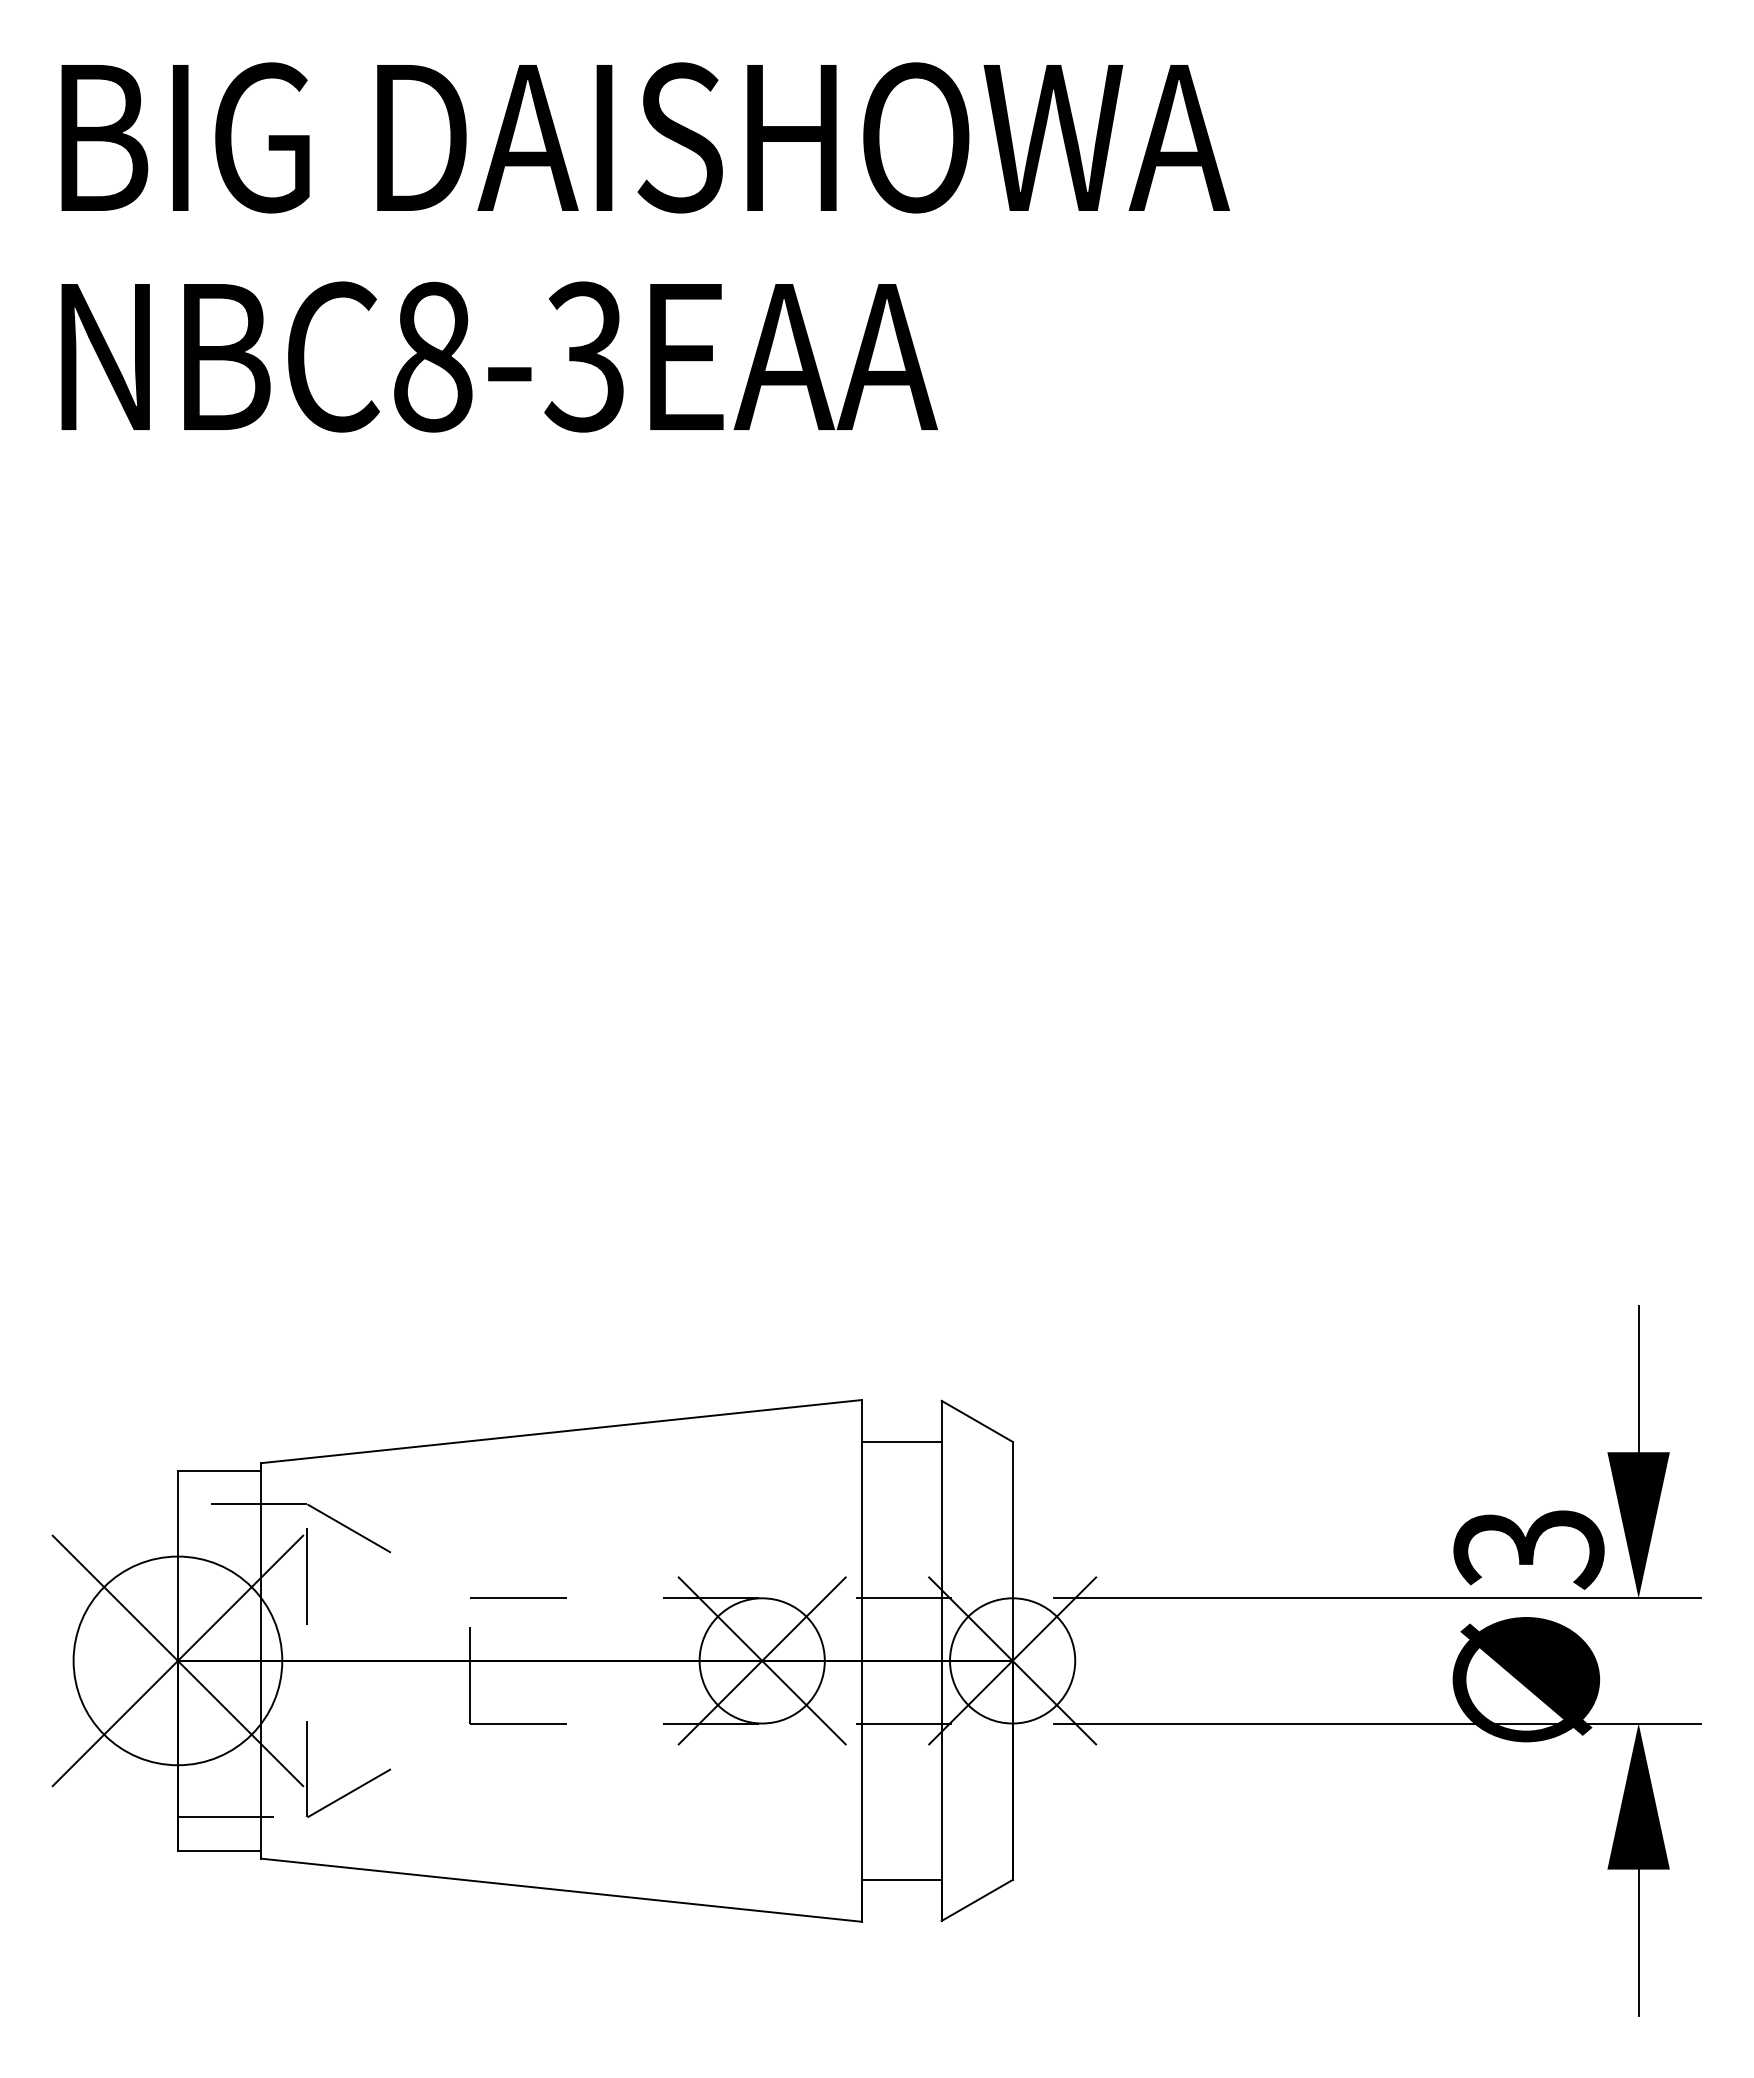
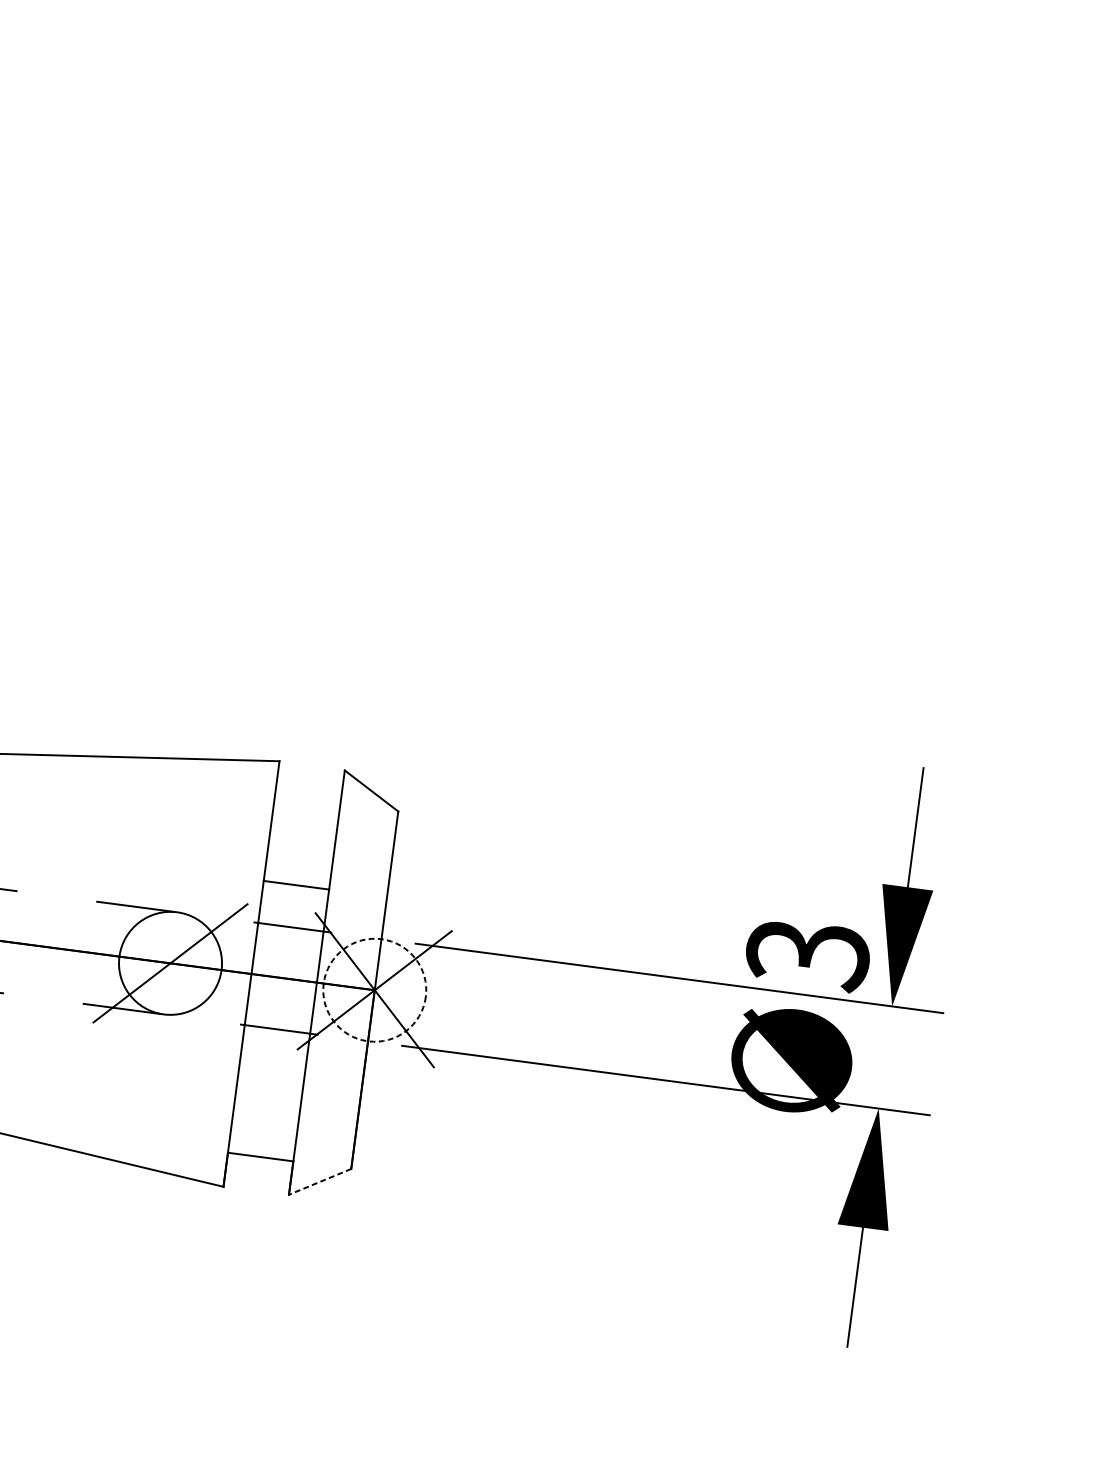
line: (901, 1441) -> (296, 884), moved
line: (761, 1660) -> (169, 962), removed
circle: (1012, 1660) -> (374, 989), solid -> dashed
line: (977, 1900) -> (320, 1181), solid -> dashed

